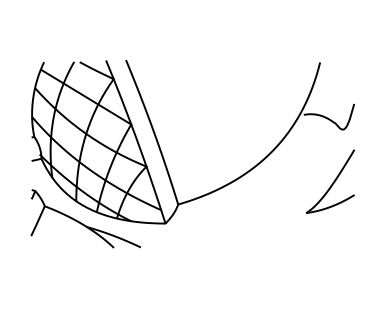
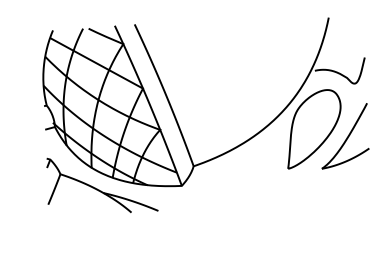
part: (299, 172) -> (313, 128), added

